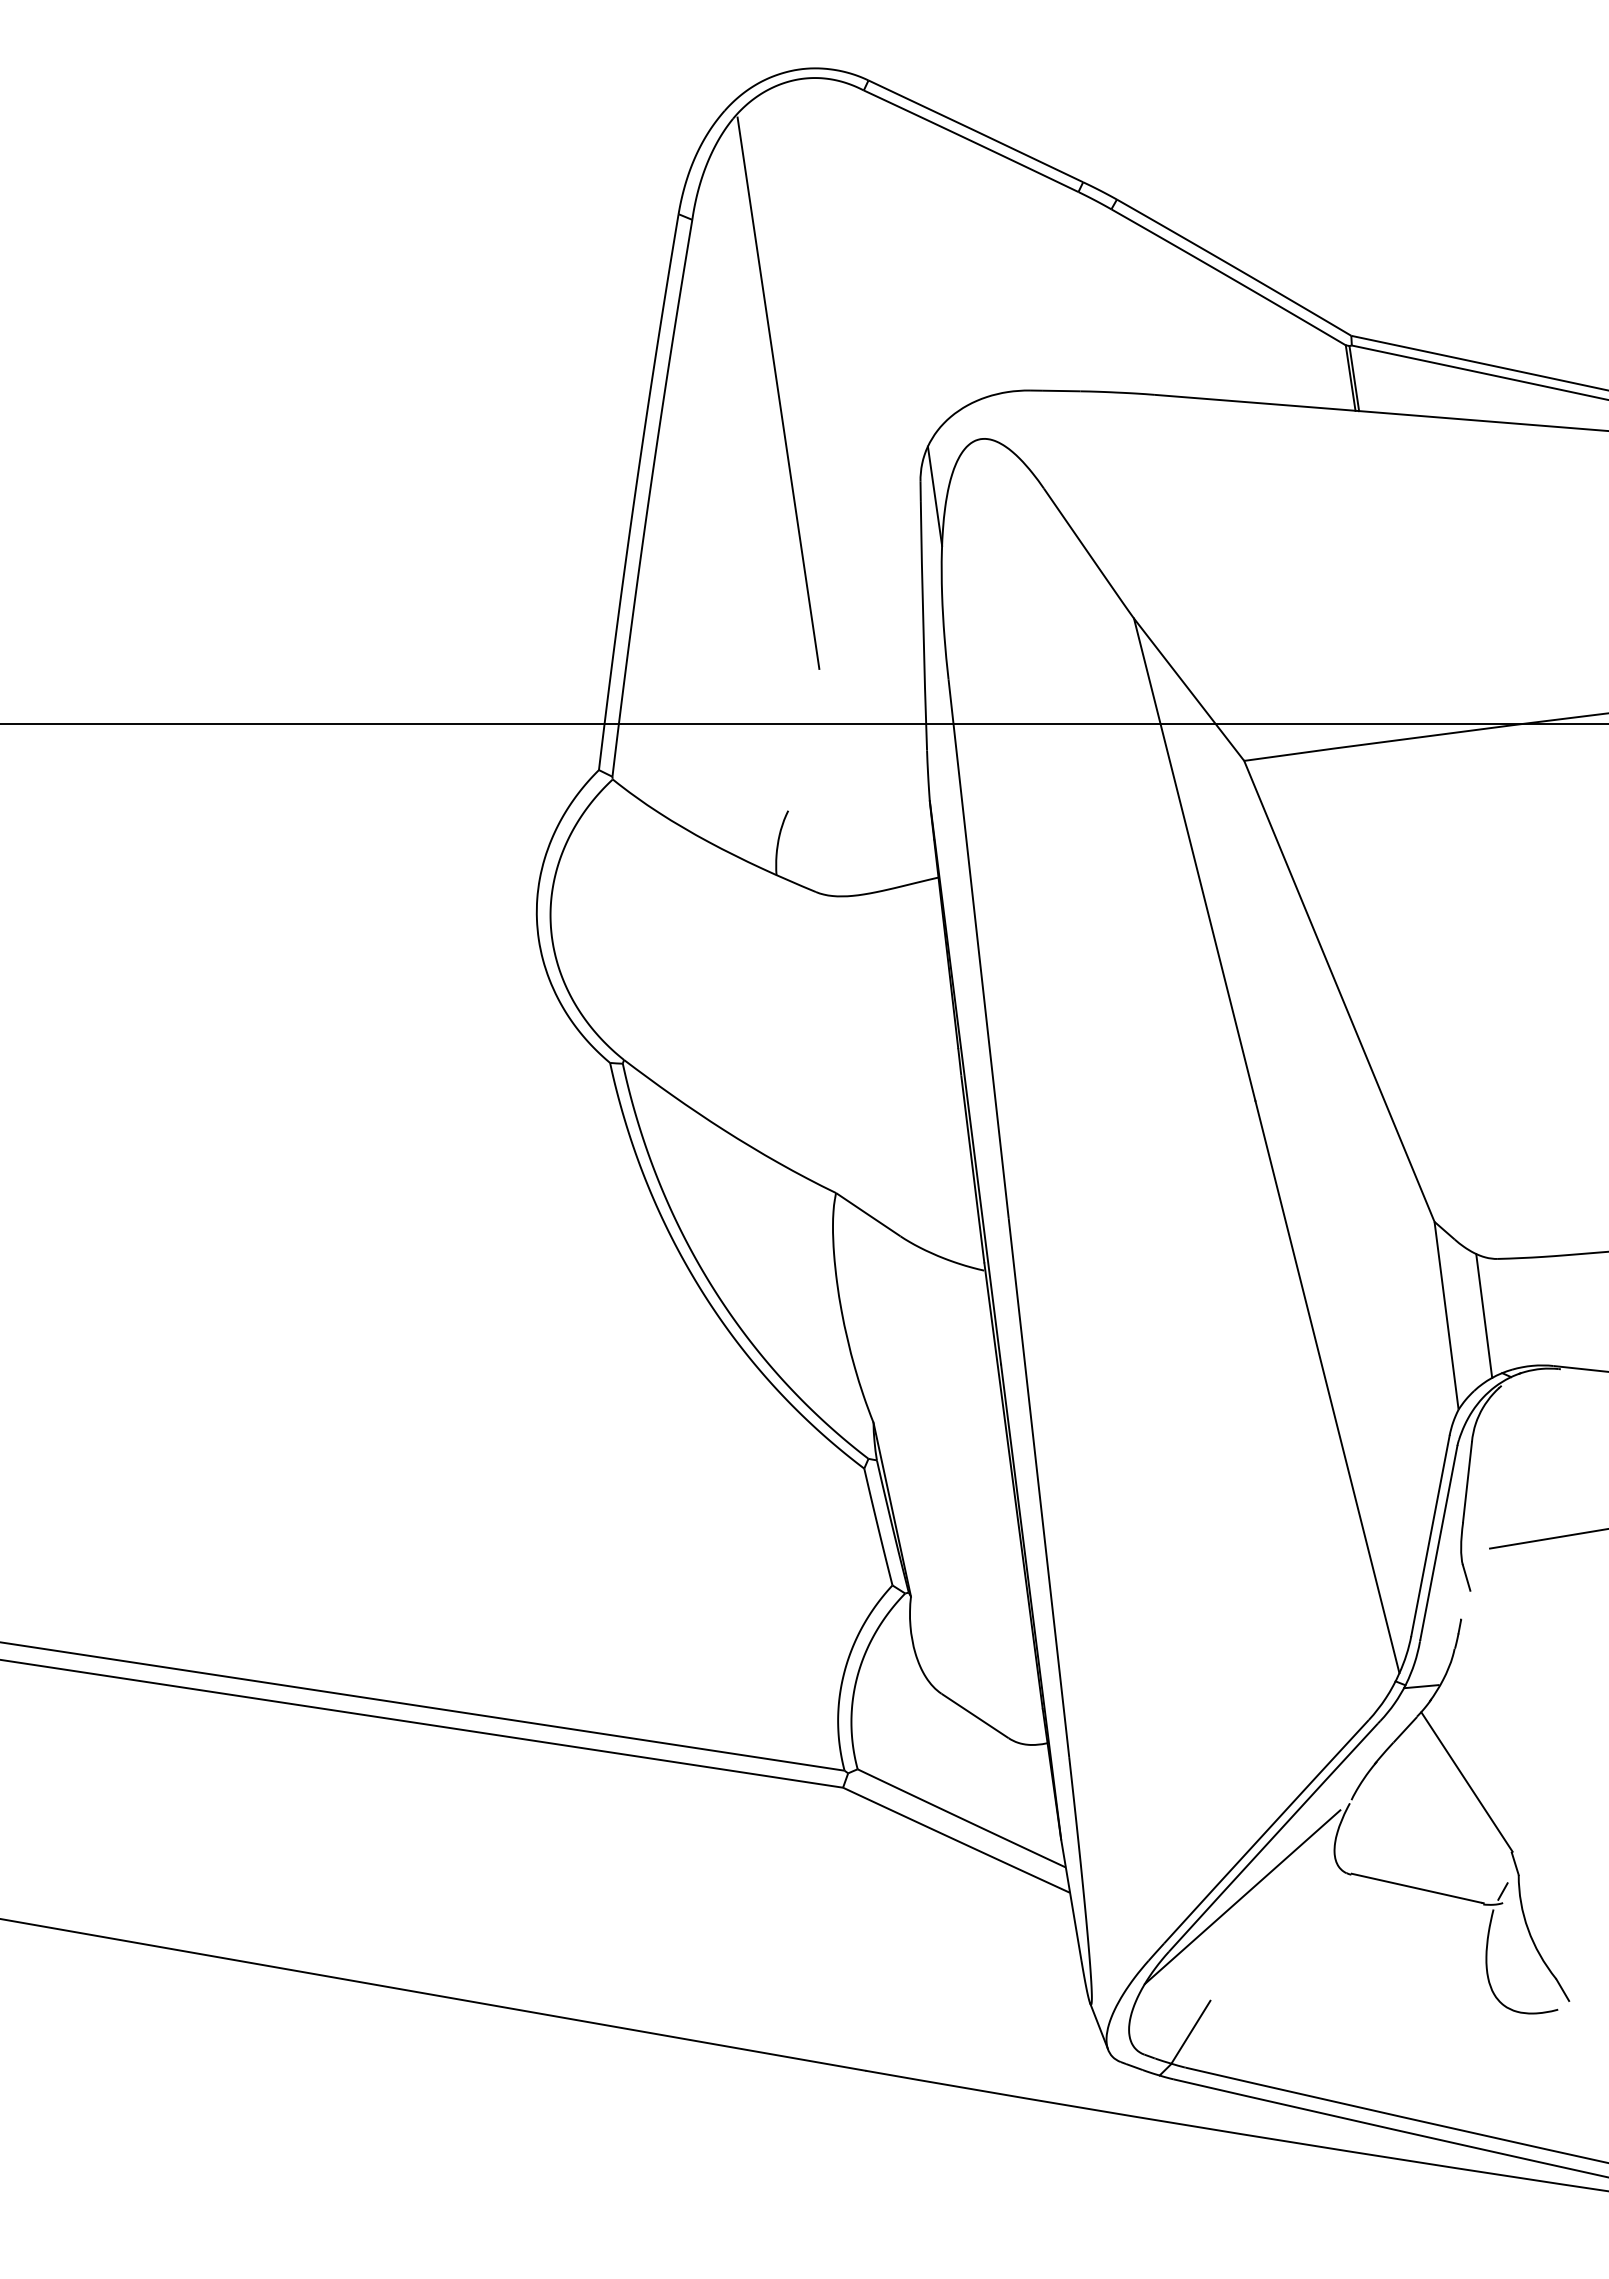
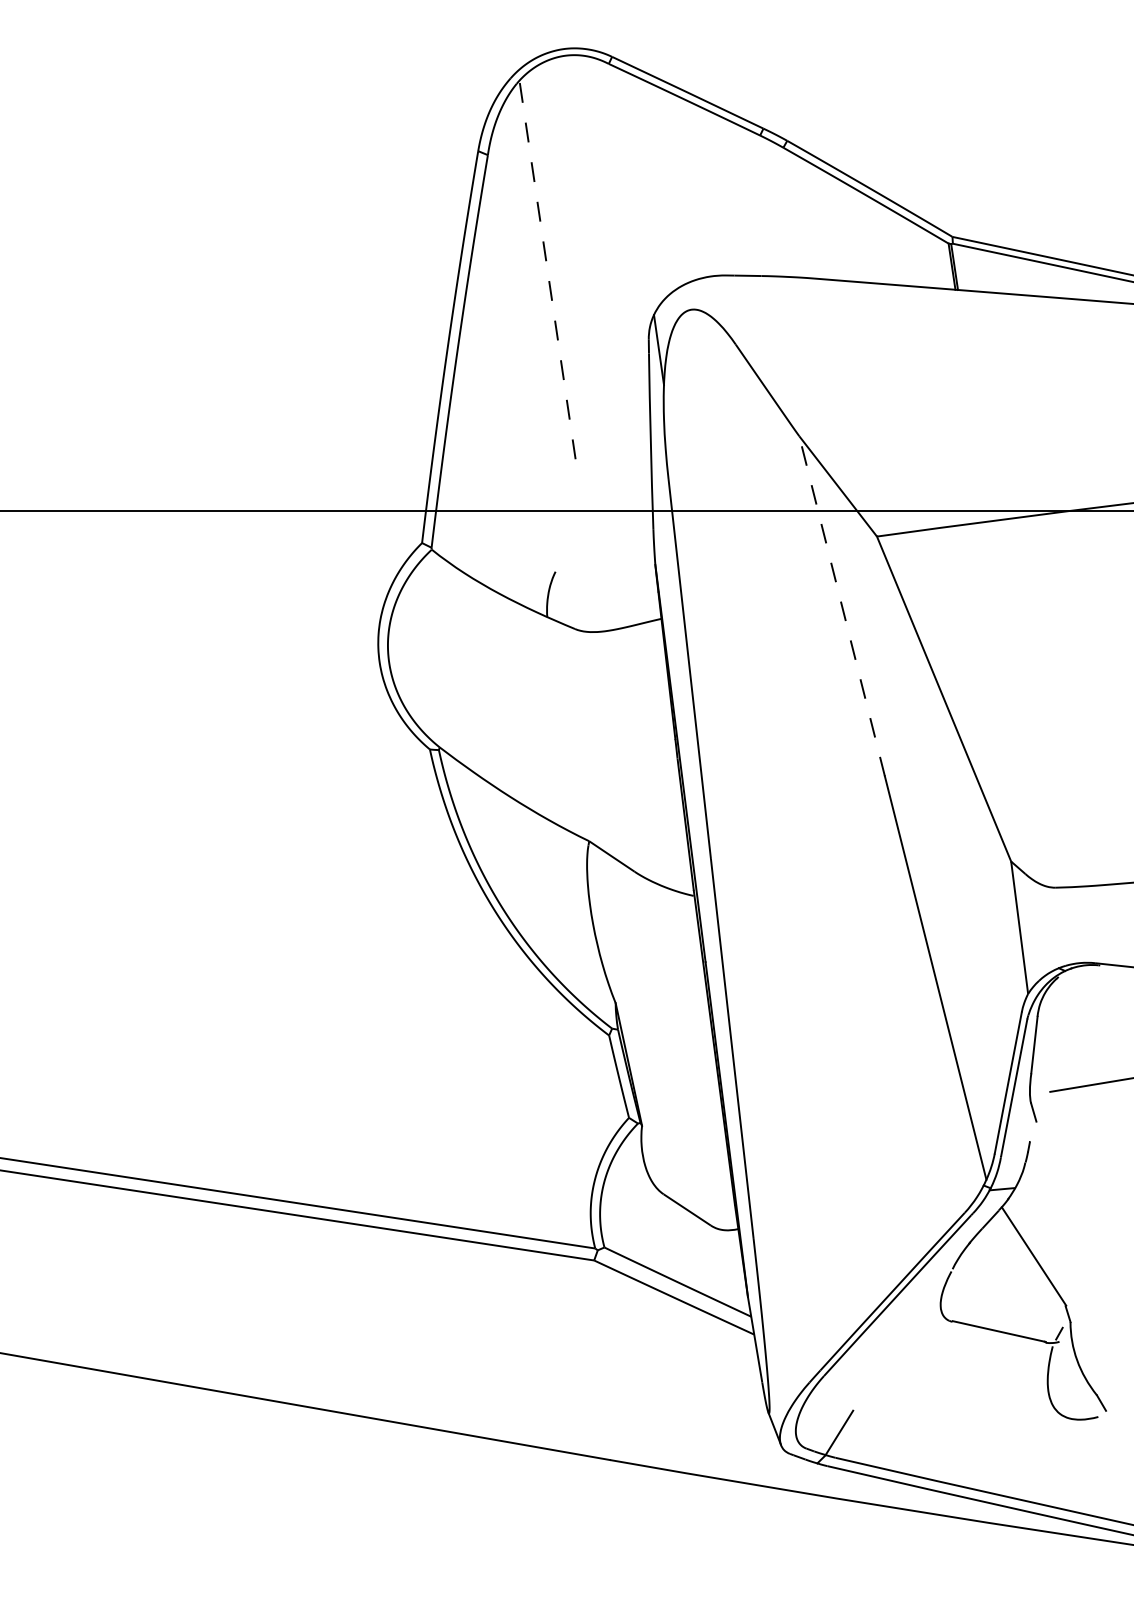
line: (778, 393) -> (548, 277), solid -> dashed
line: (1194, 859) -> (841, 606), solid -> dashed
line: (1484, 1315) -> (1046, 927), removed
line: (1242, 1897) -> (875, 1337), removed

